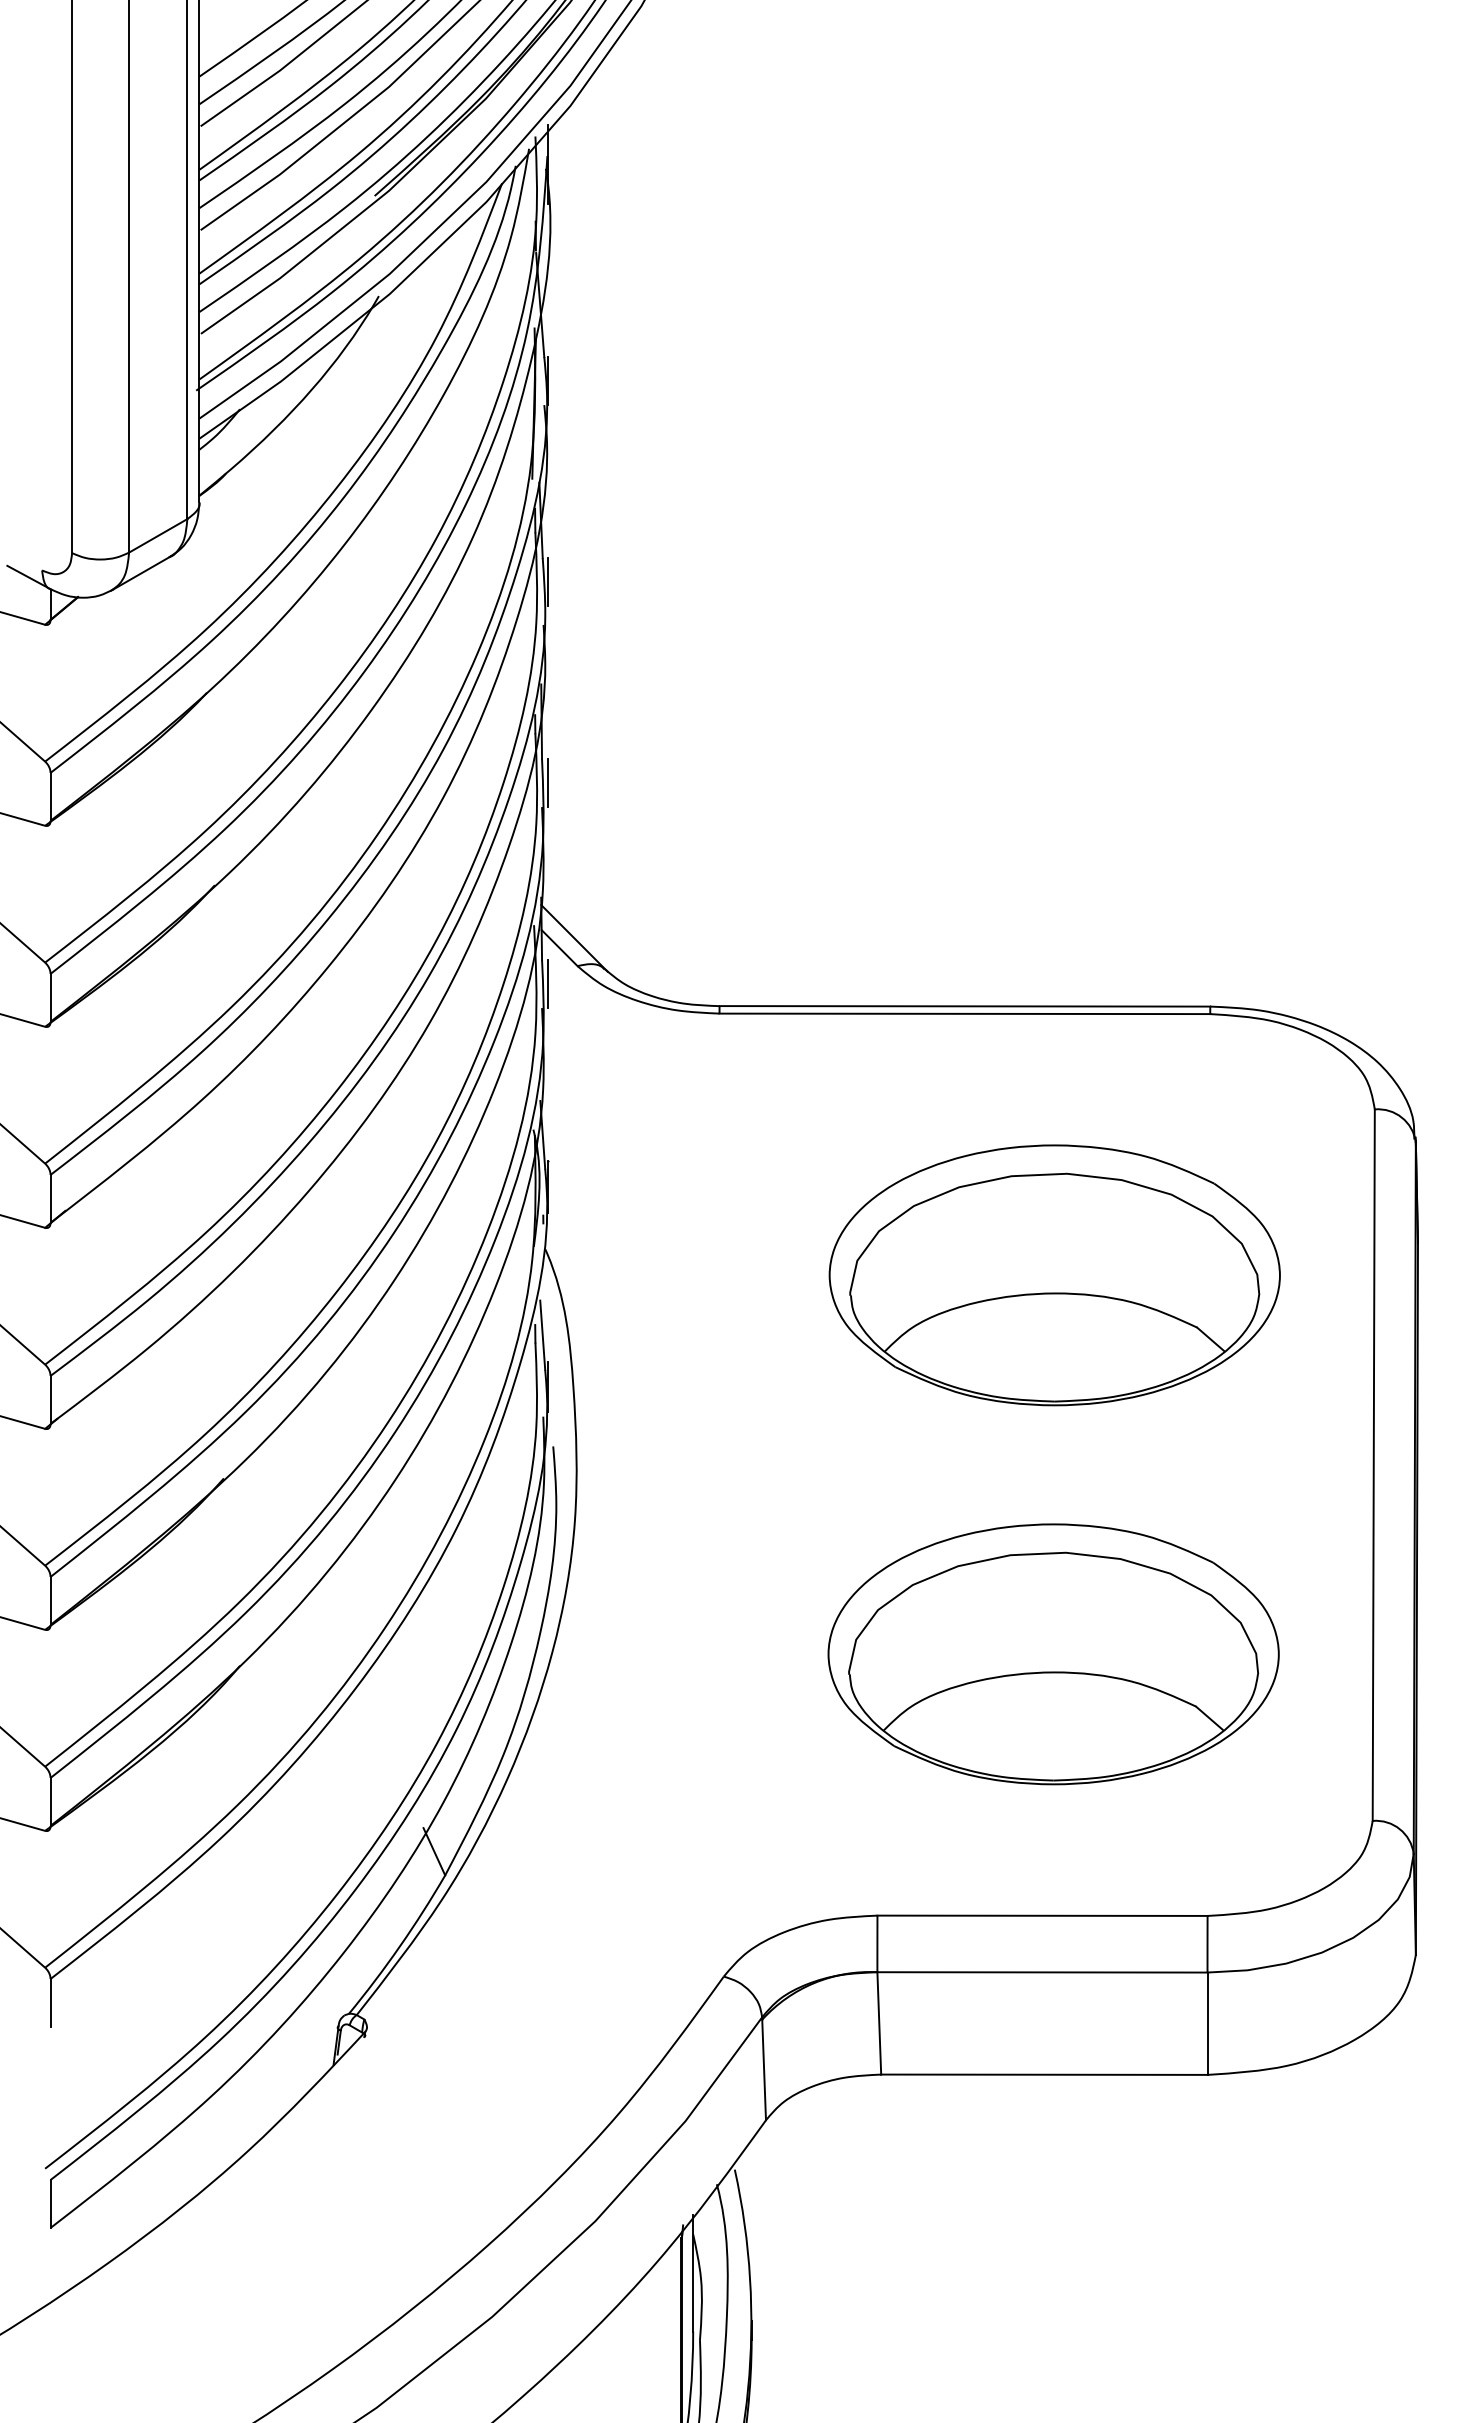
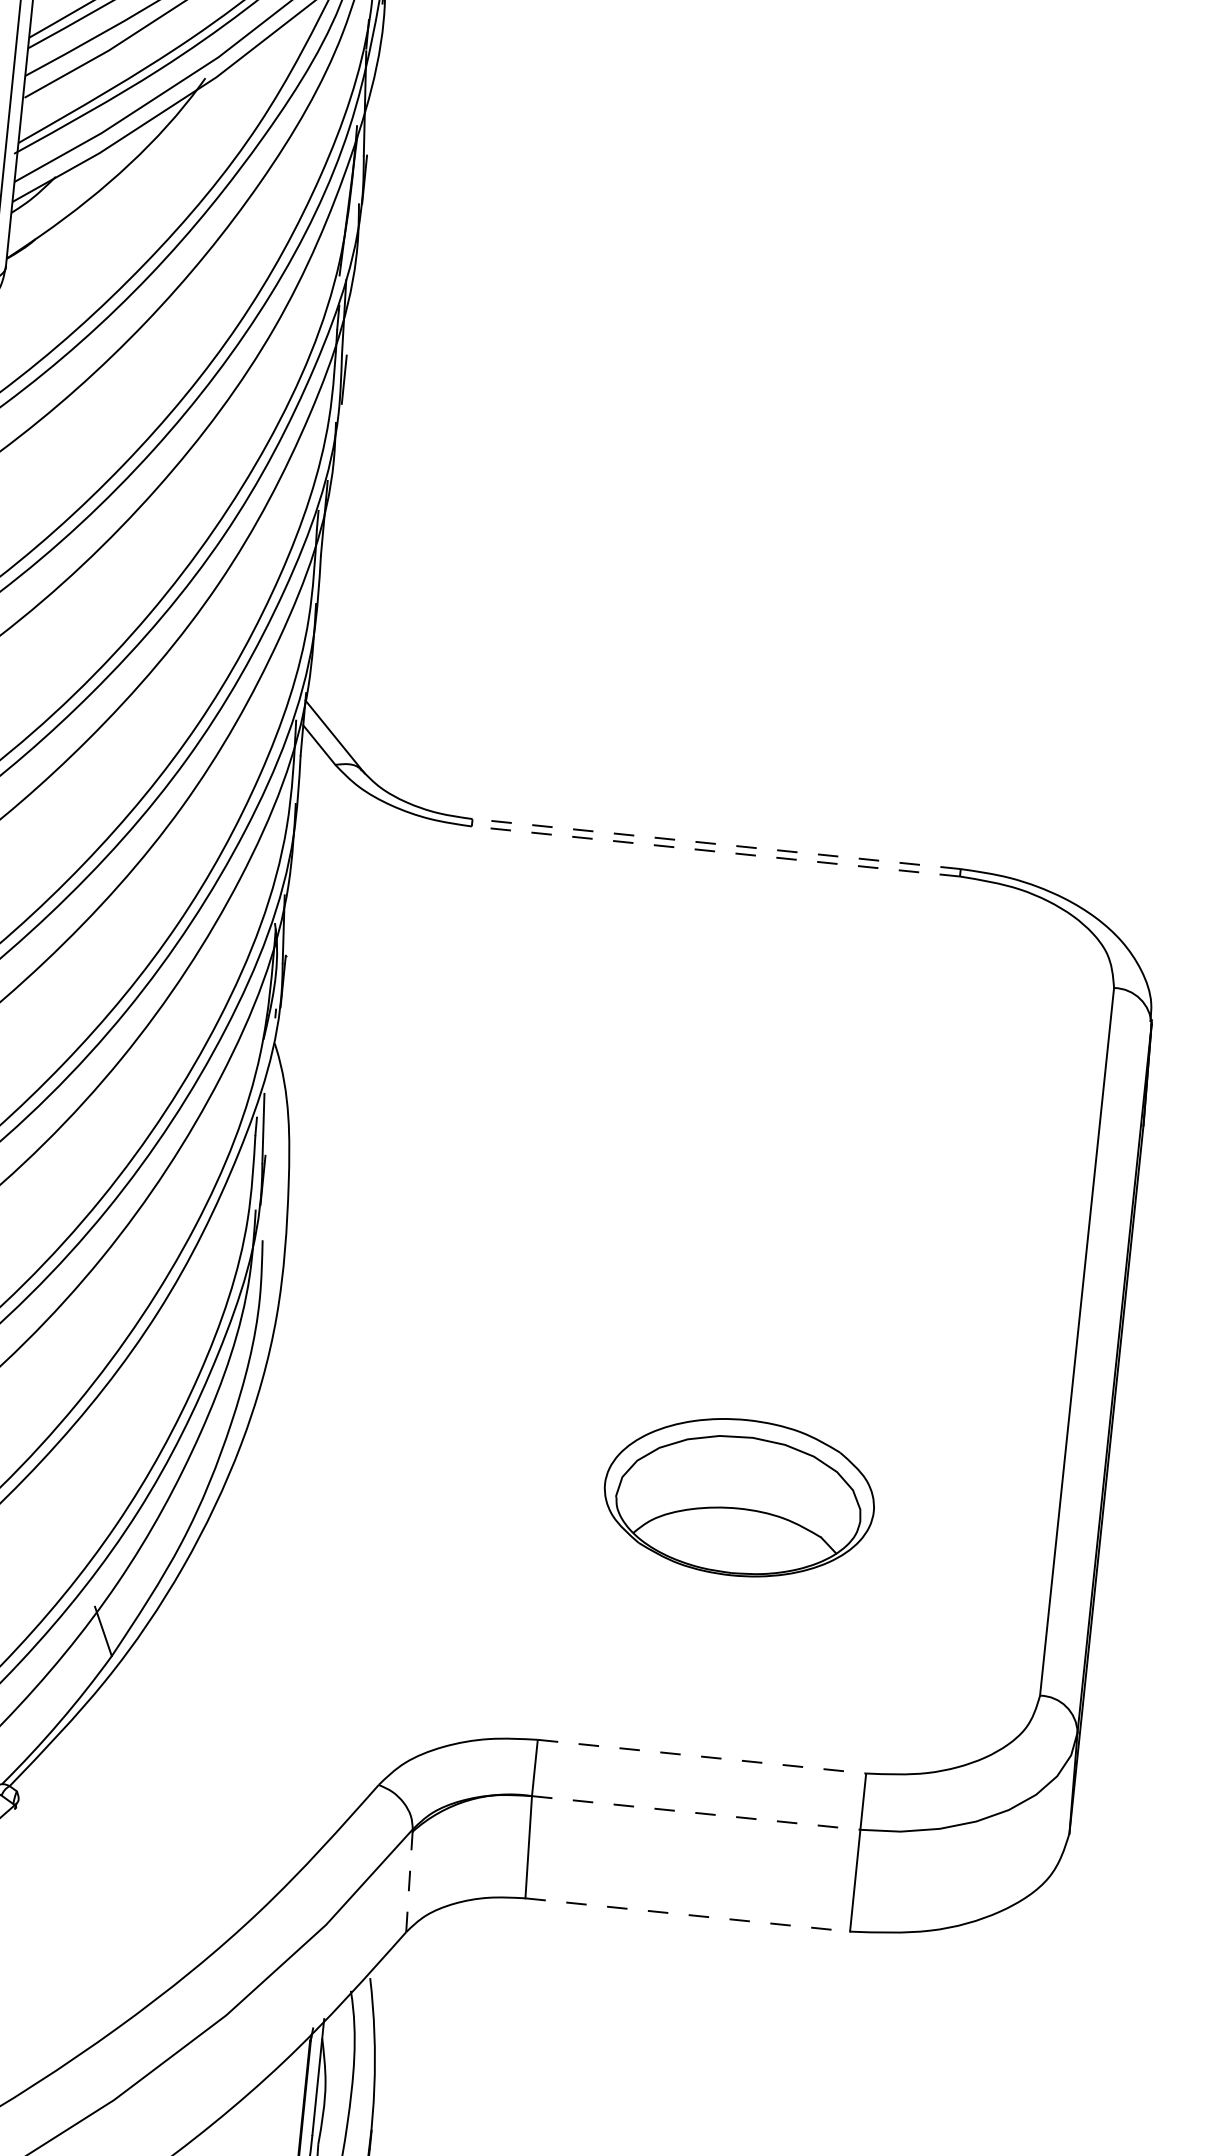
line: (547, 782) -> (324, 579), removed
line: (547, 983) -> (303, 779), removed
line: (964, 1006) -> (716, 844), solid -> dashed
line: (964, 1013) -> (715, 851), solid -> dashed
part: (1054, 1275) -> (778, 1120), removed
part: (1053, 1654) -> (739, 1497), size x0.6
line: (1043, 1915) -> (702, 1756), solid -> dashed
line: (1042, 1972) -> (696, 1813), solid -> dashed
line: (764, 2069) -> (409, 1881), solid -> dashed
line: (1044, 2074) -> (687, 1914), solid -> dashed

